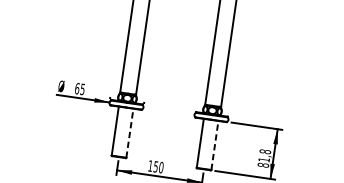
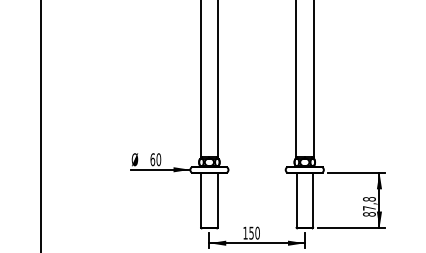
text: (82, 89) -> (158, 159), 65 -> 60
line: (129, 132) -> (217, 199), dashed -> solid
line: (215, 144) -> (313, 199), dashed -> solid
text: (264, 160) -> (369, 208), 81,8 -> 87,8

